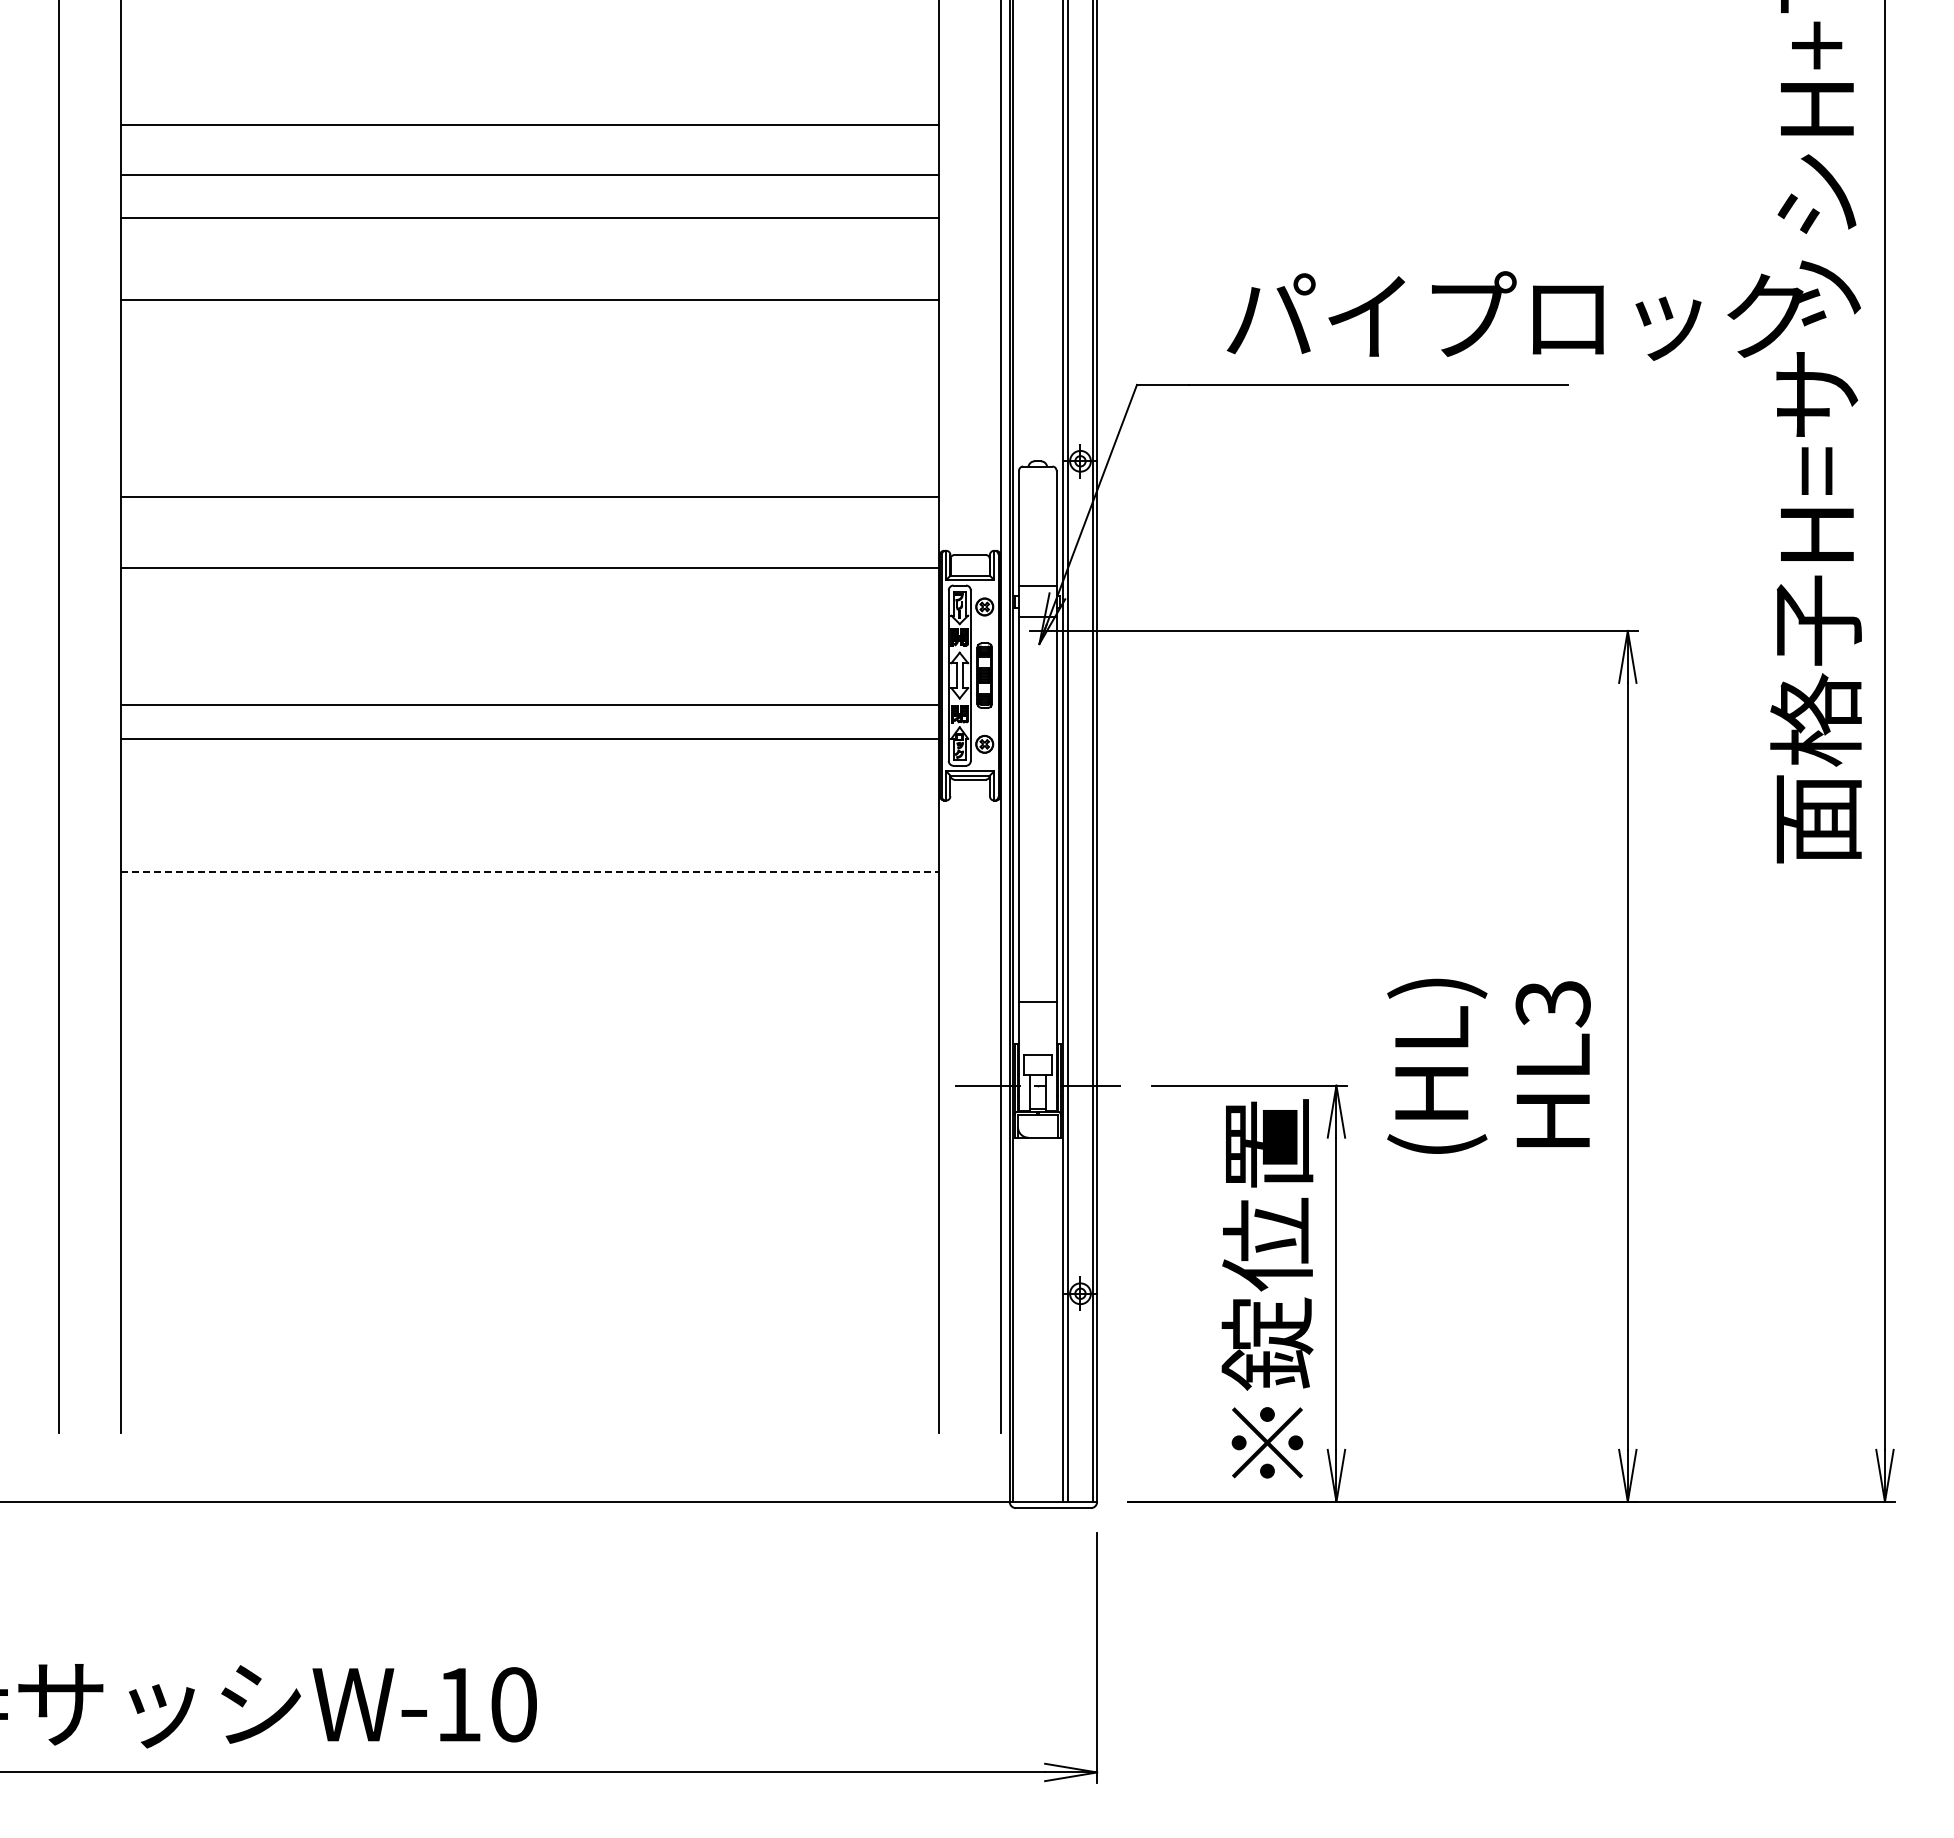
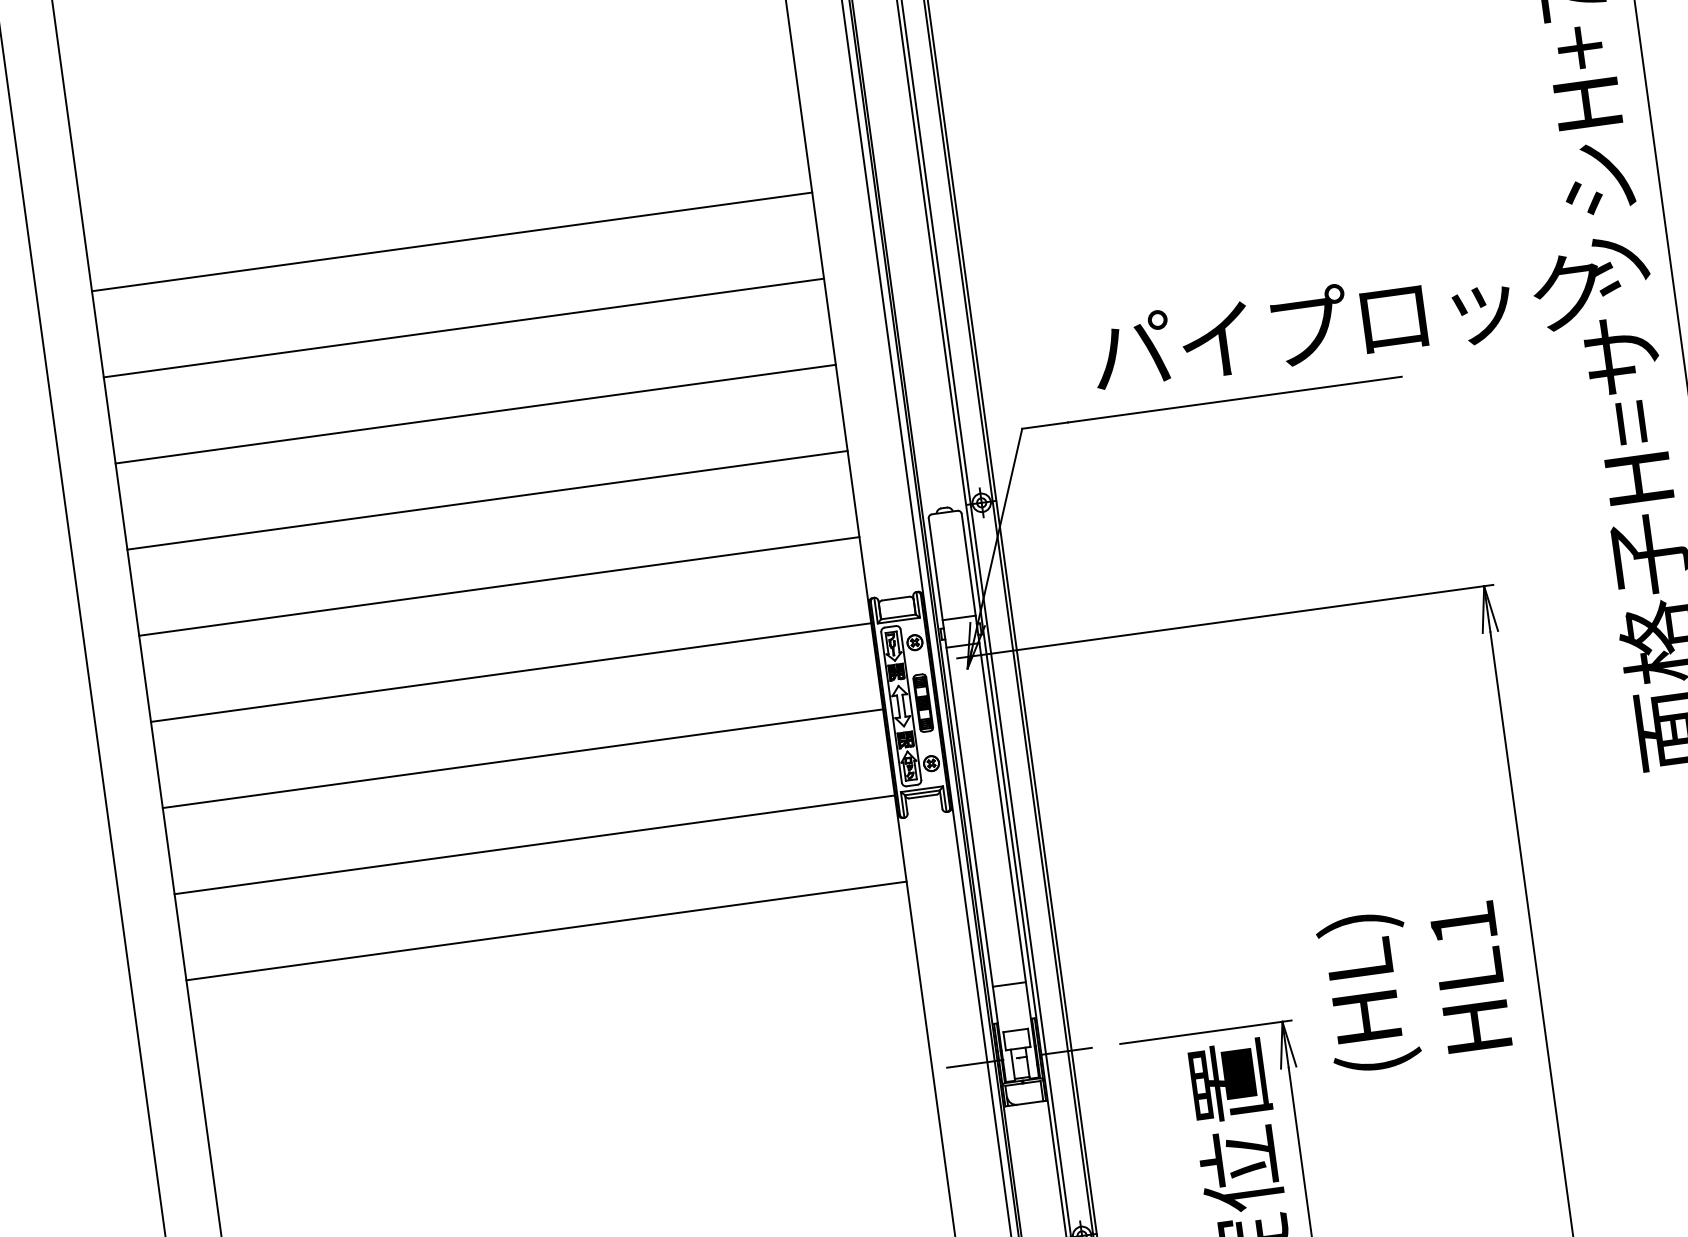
line: (529, 125) -> (463, 328), moved
line: (529, 174) -> (451, 241), moved
line: (529, 218) -> (475, 414), moved
line: (529, 300) -> (487, 500), moved
line: (529, 496) -> (510, 672), moved
line: (529, 567) -> (498, 586), moved
line: (529, 705) -> (534, 845), moved
line: (529, 739) -> (522, 758), moved
line: (530, 872) -> (547, 931), dashed -> solid
text: (1552, 1004) -> (1462, 924), HL3 -> HL1

